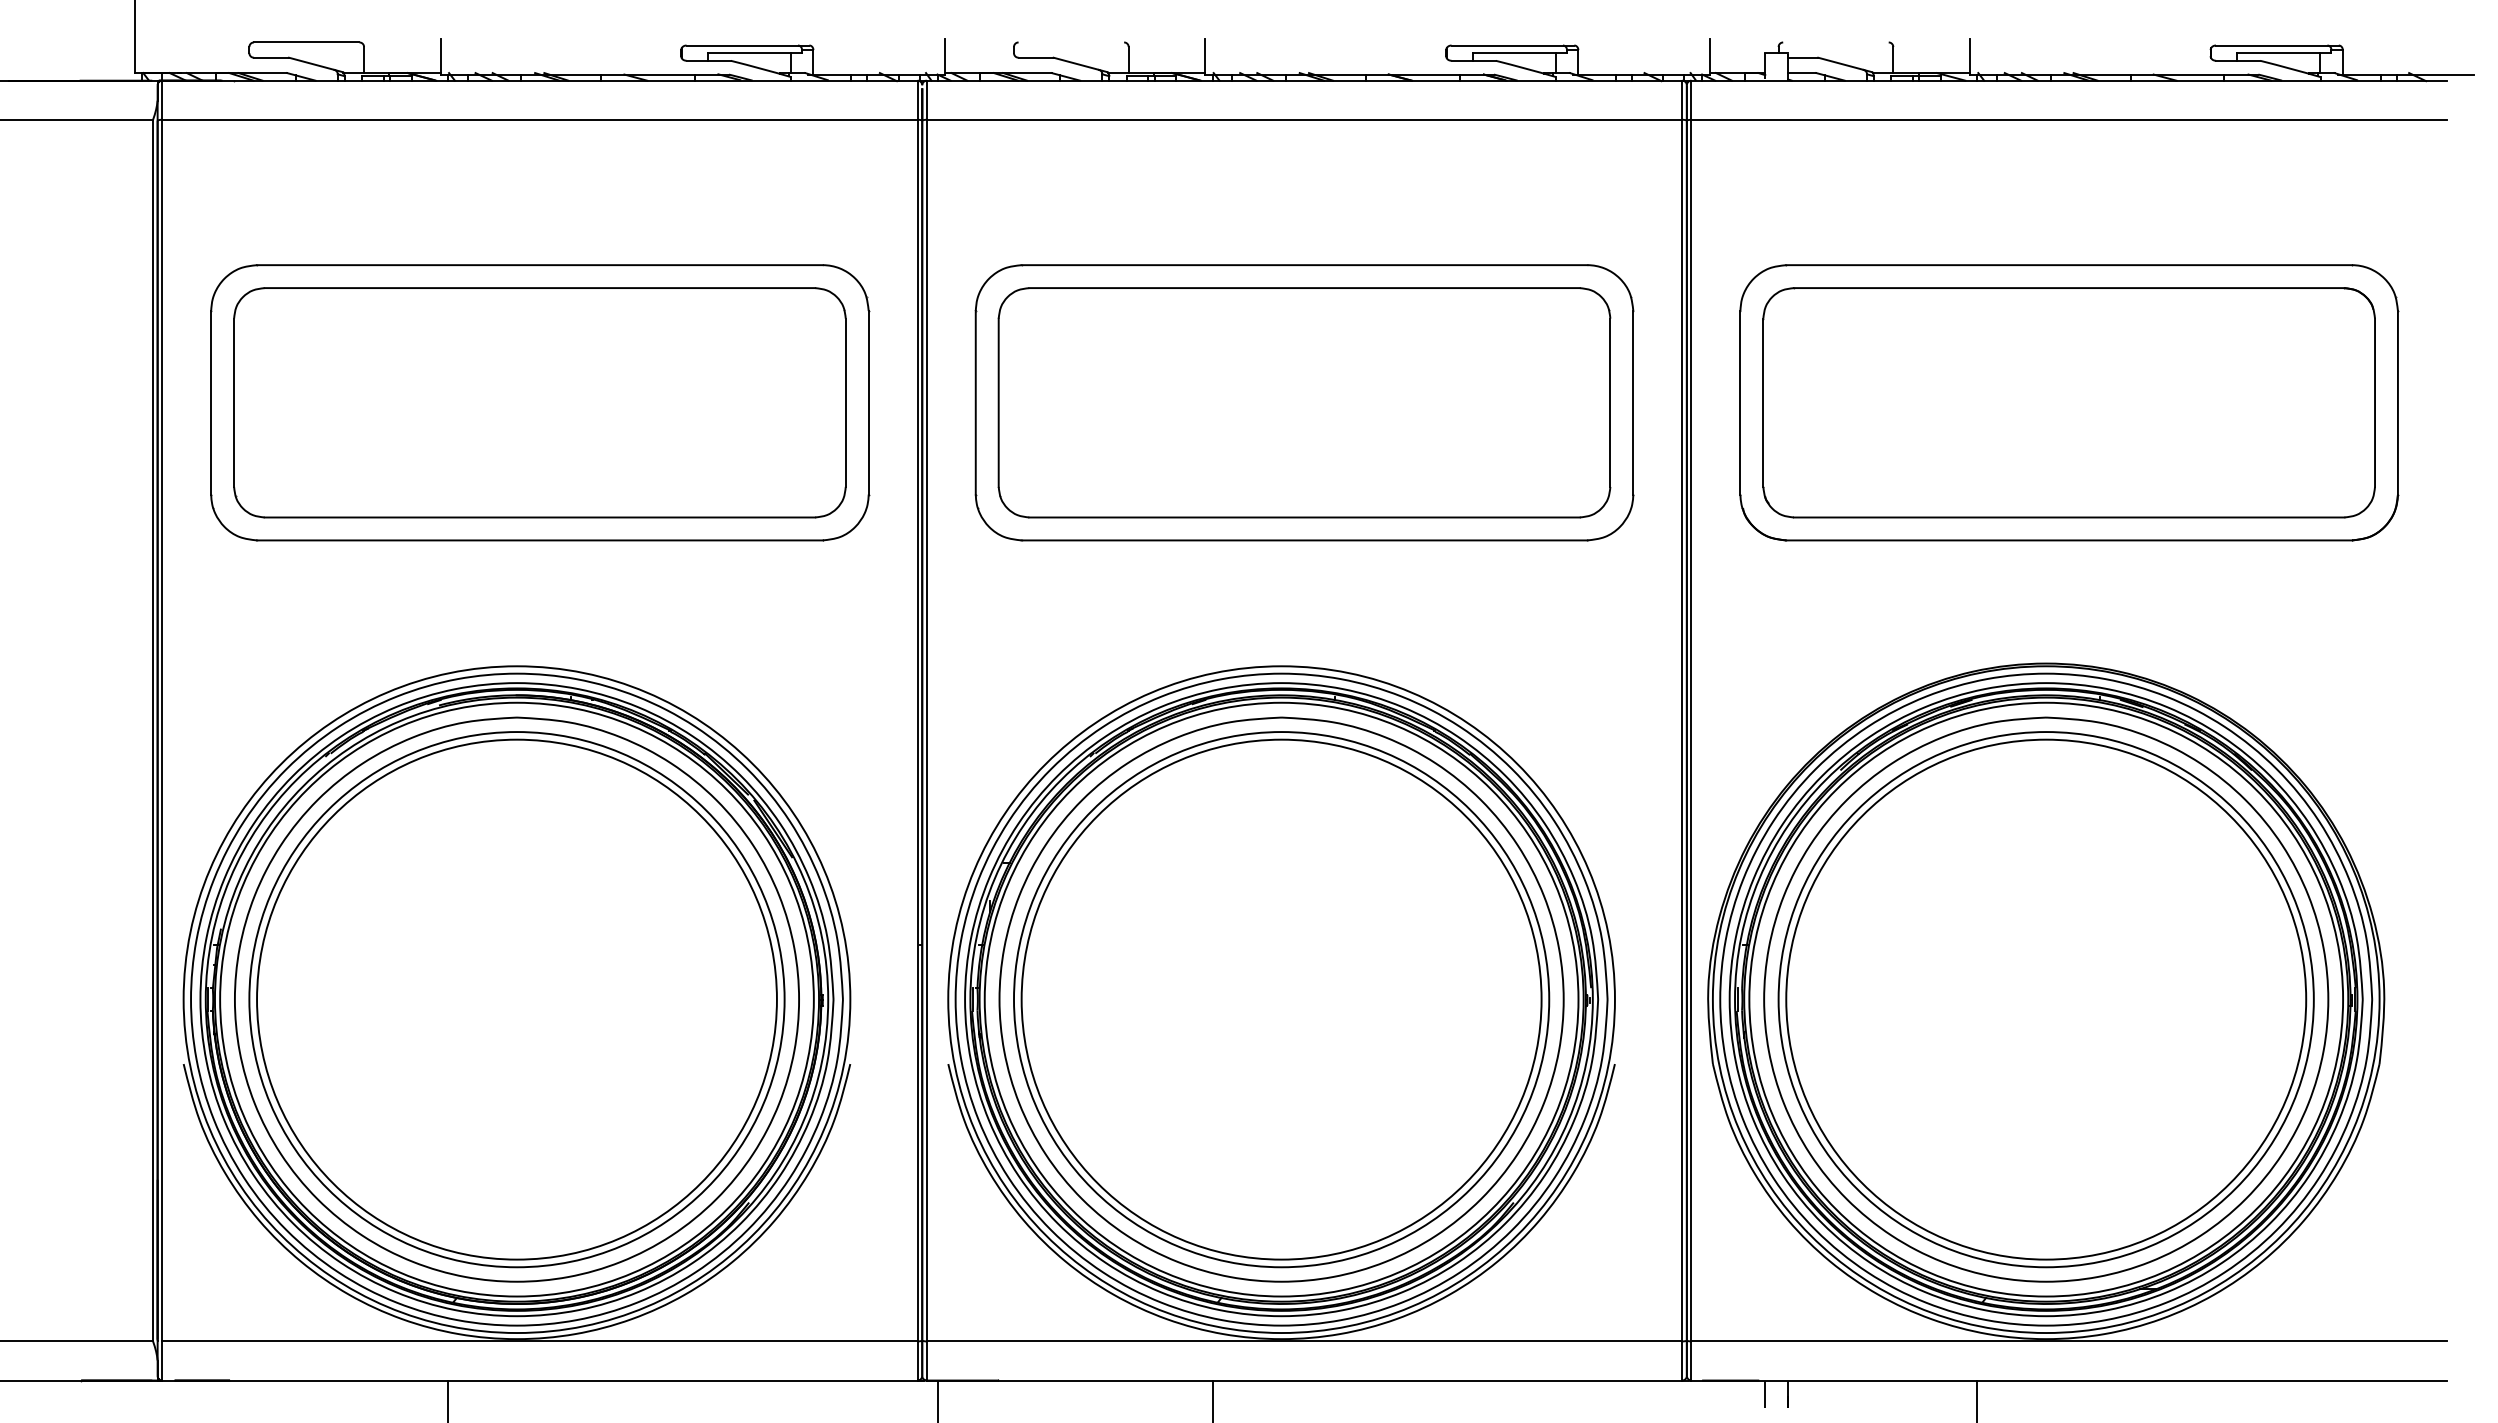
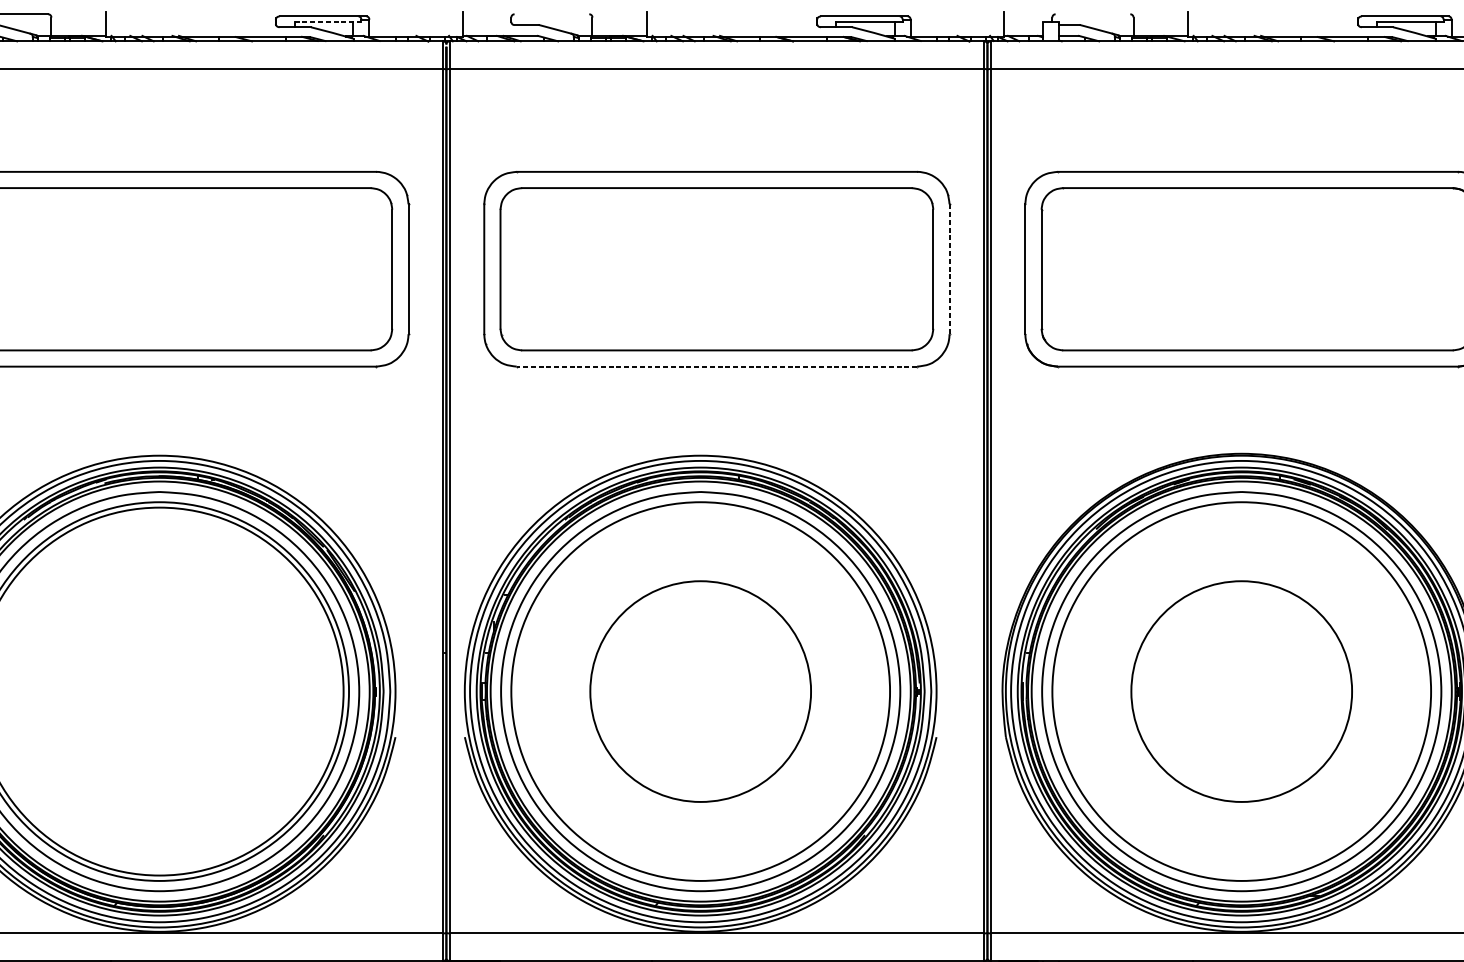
line: (755, 53) -> (328, 22), solid -> dashed
line: (1633, 402) -> (949, 269), solid -> dashed
line: (1304, 540) -> (716, 366), solid -> dashed
circle: (1281, 999) -> (700, 691), size x0.6
circle: (2046, 999) -> (1241, 691), size x0.6

